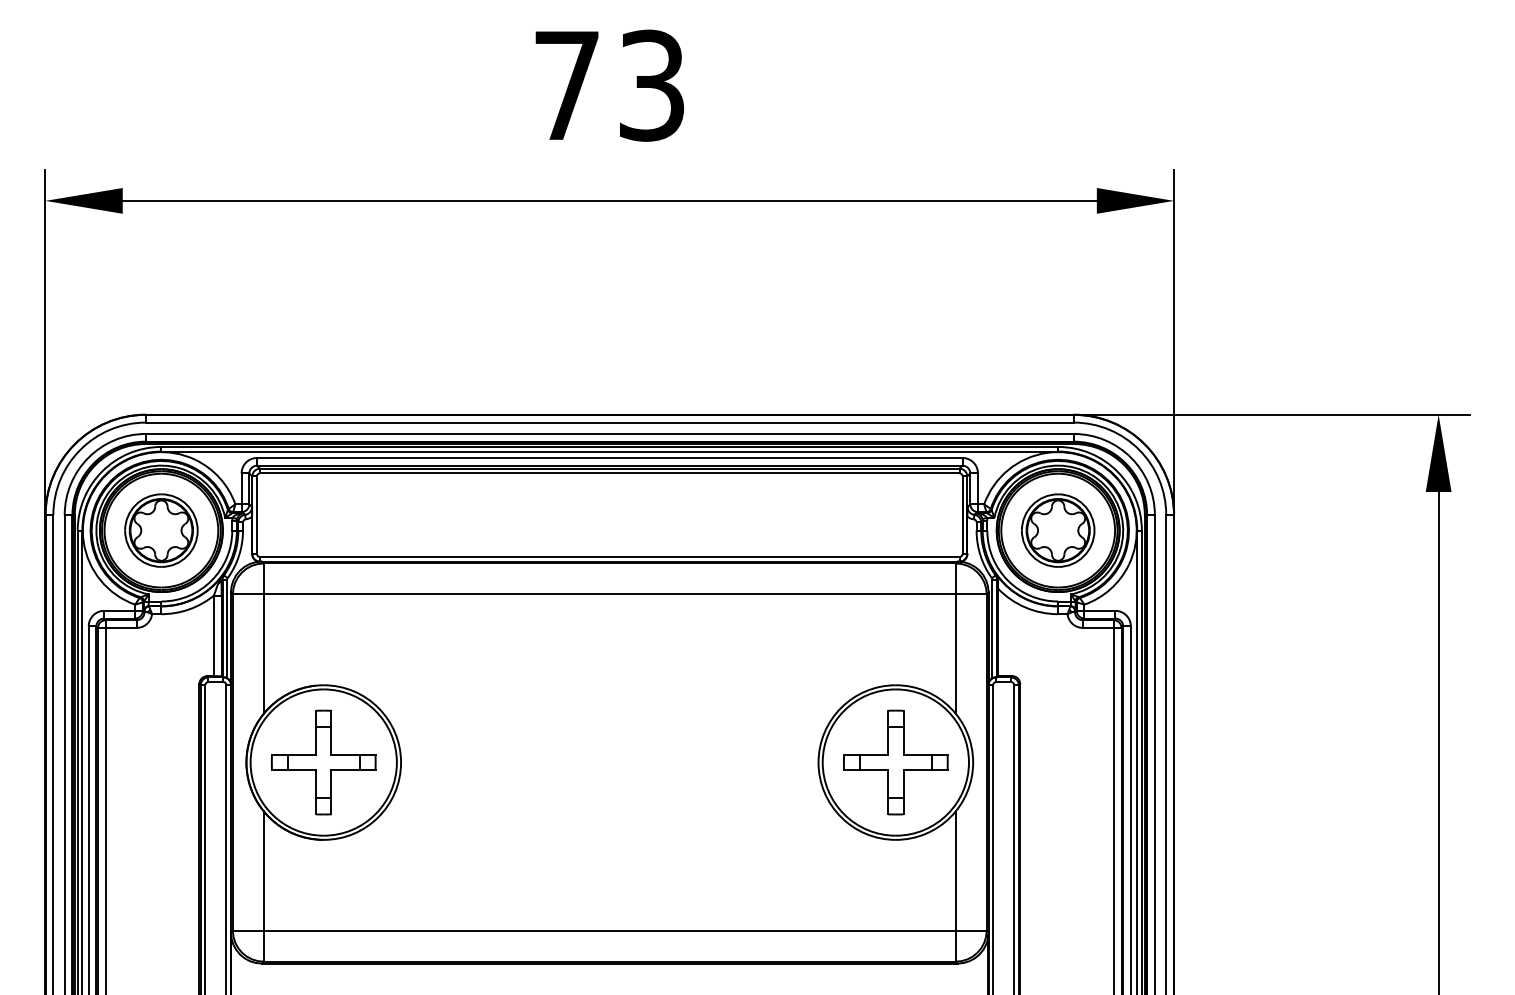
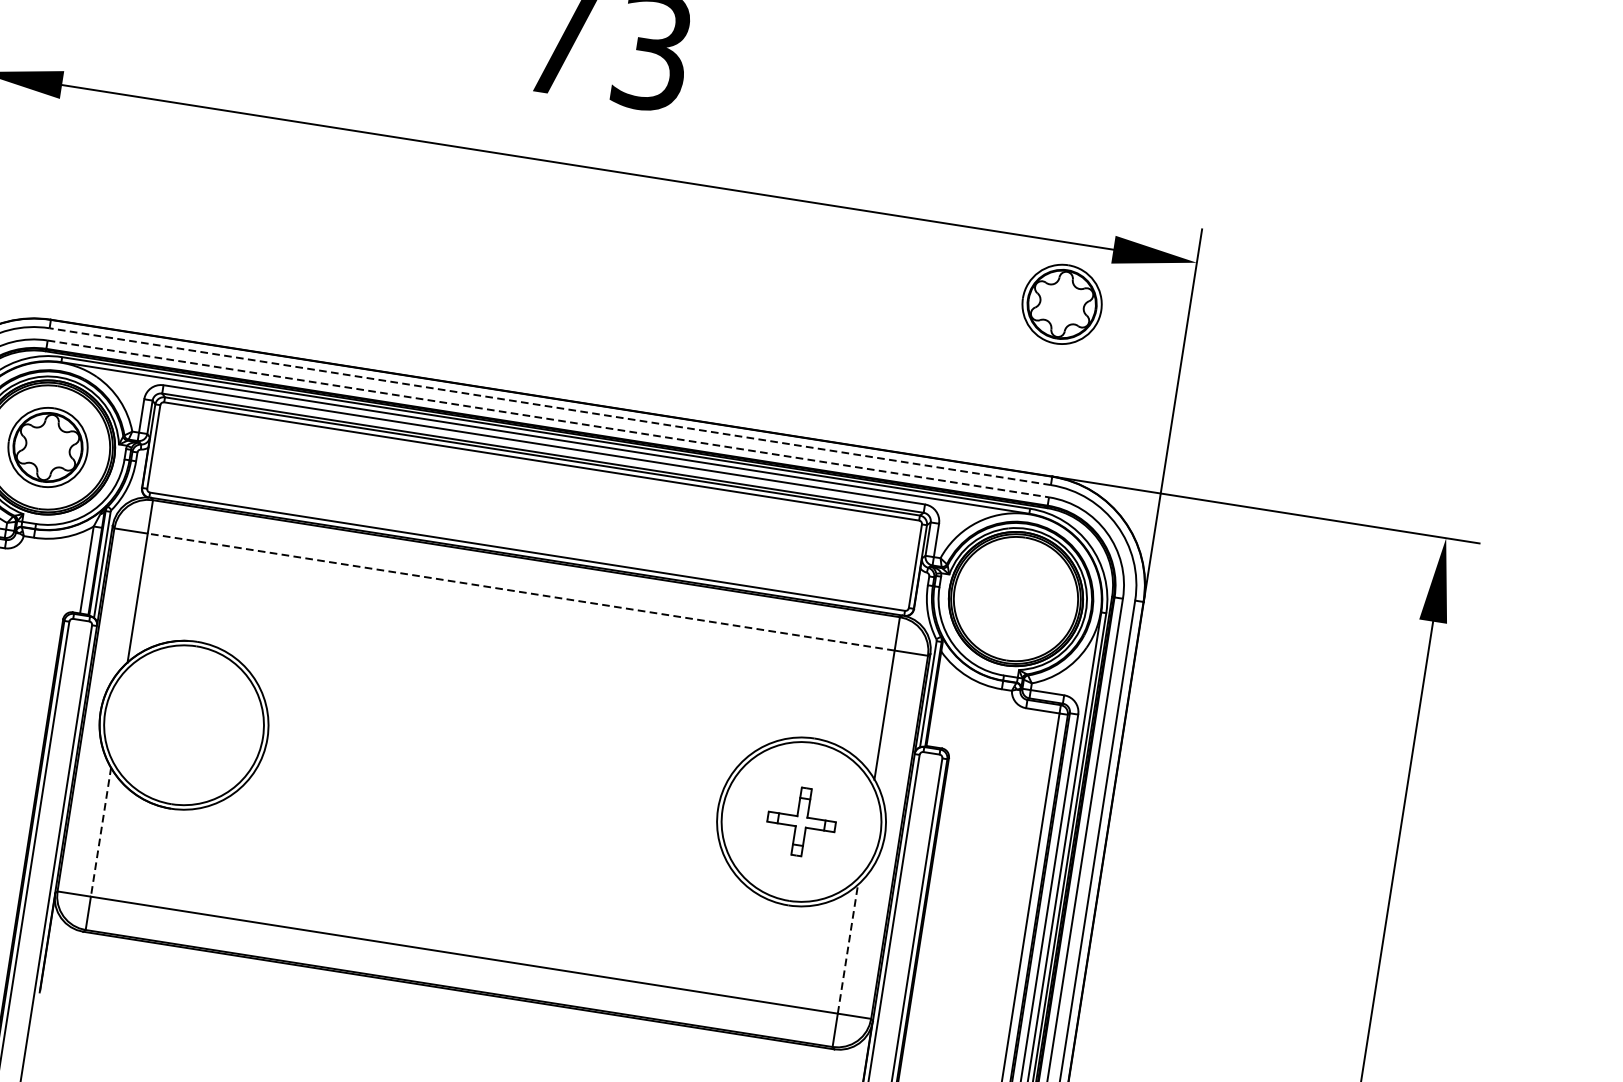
line: (609, 422) -> (549, 406), solid -> dashed
line: (609, 433) -> (548, 418), solid -> dashed
part: (1058, 530) -> (1062, 304), moved
line: (609, 594) -> (520, 592), solid -> dashed
part: (323, 762) -> (183, 725), removed
part: (895, 762) -> (801, 821), size x0.6
line: (263, 870) -> (100, 831), solid -> dashed
line: (955, 870) -> (847, 948), solid -> dashed

